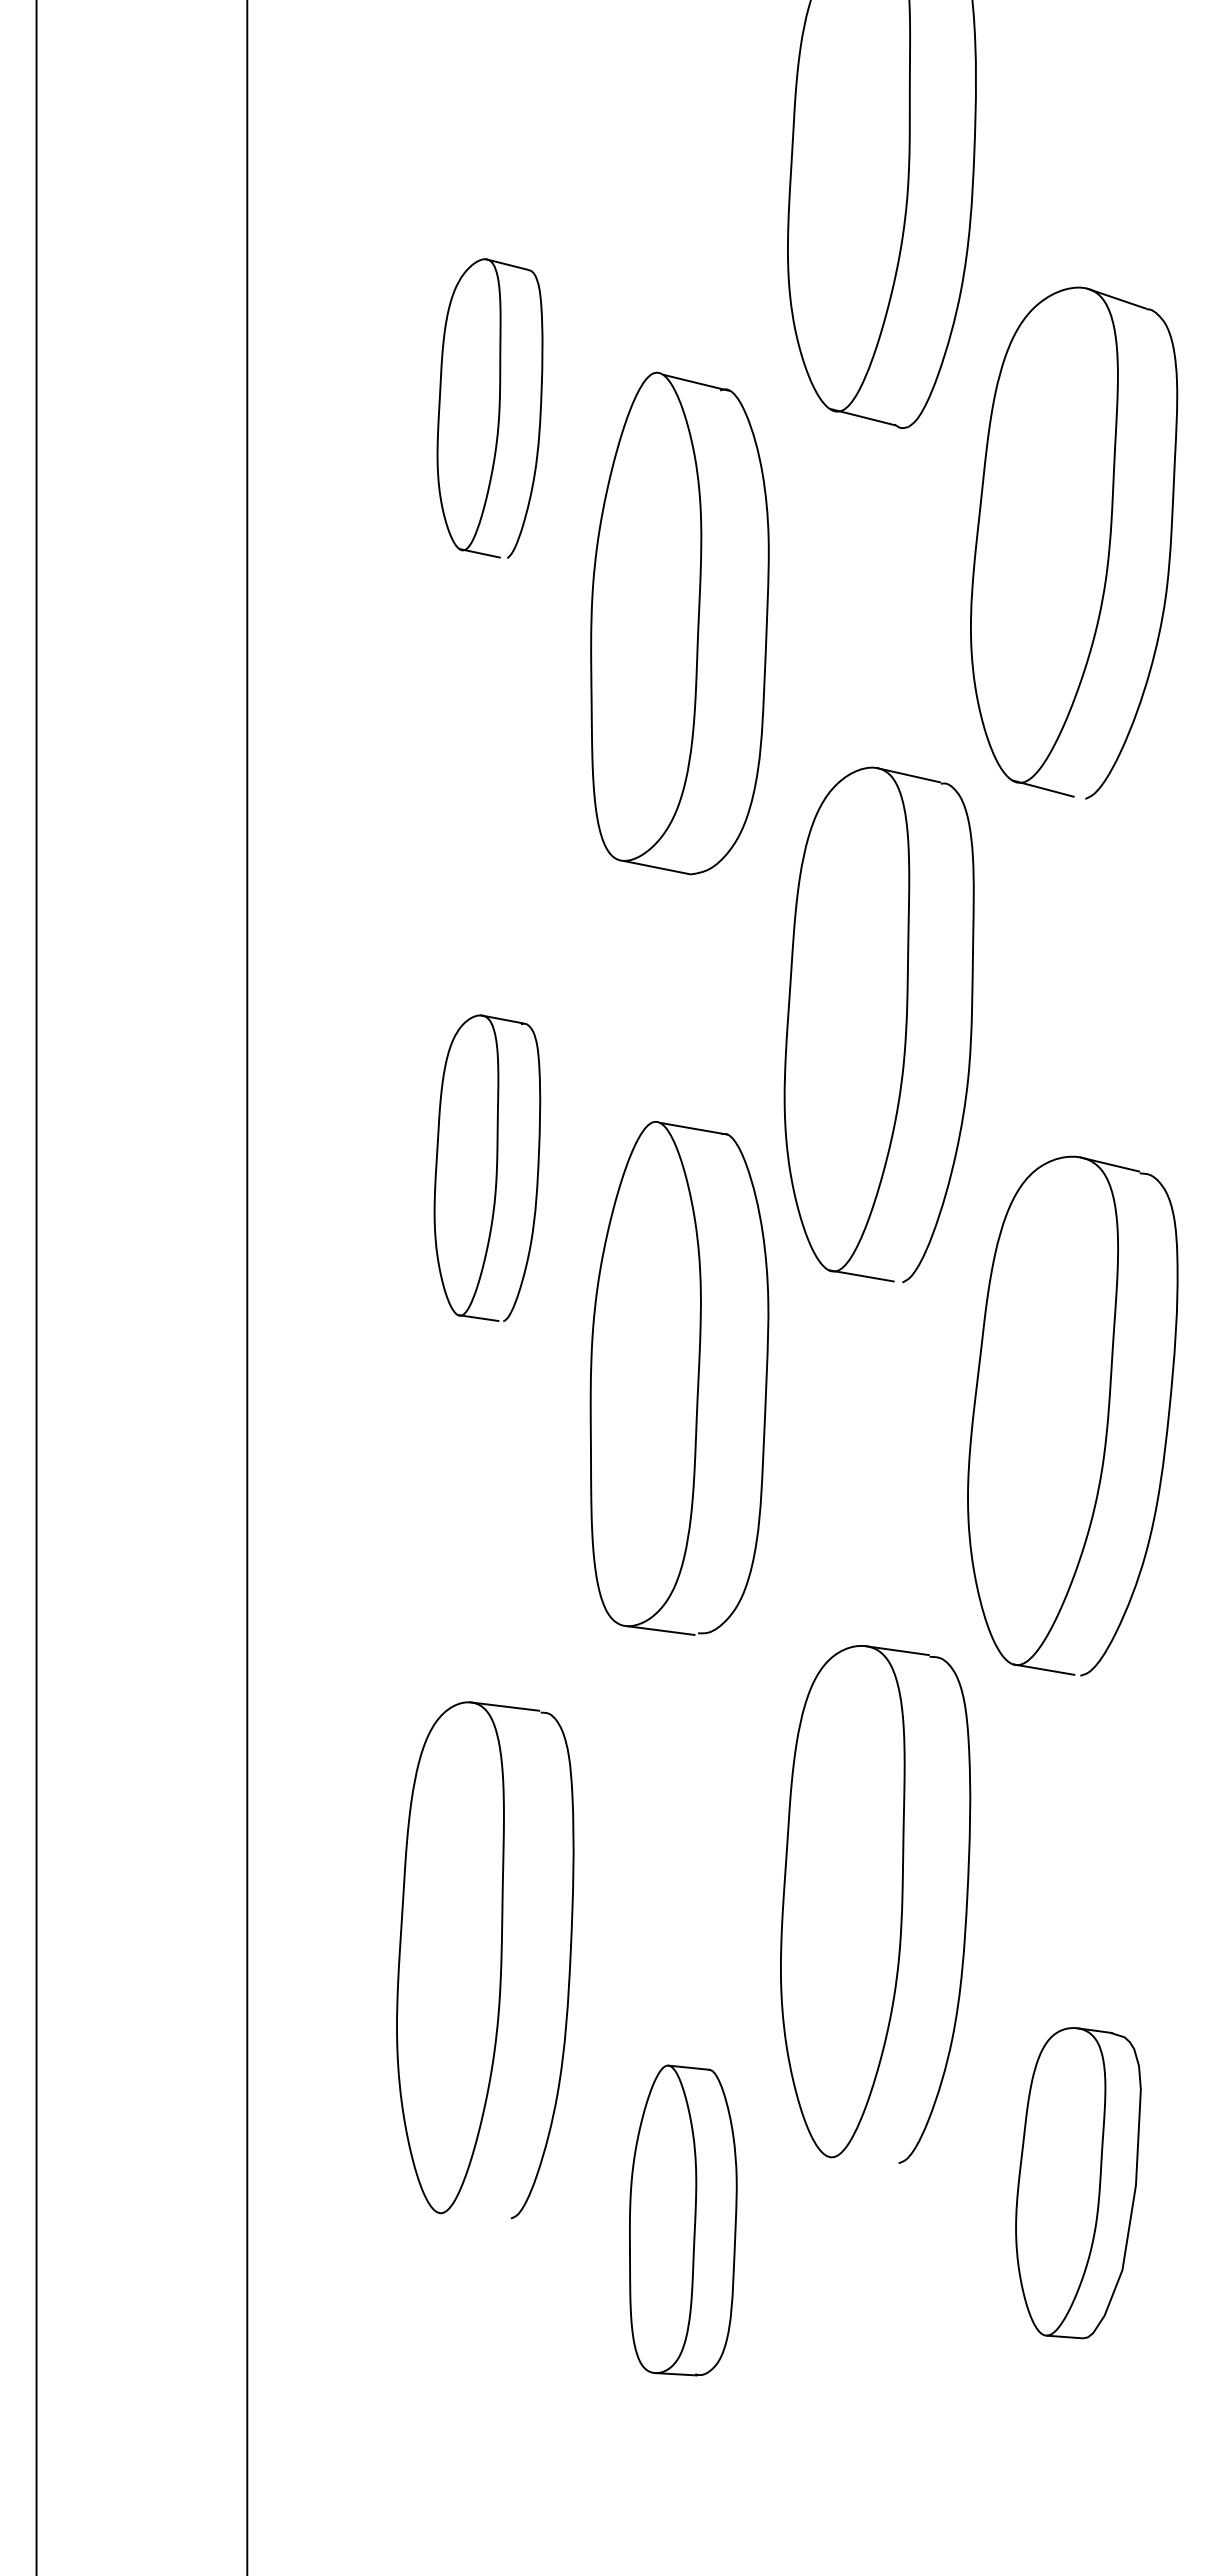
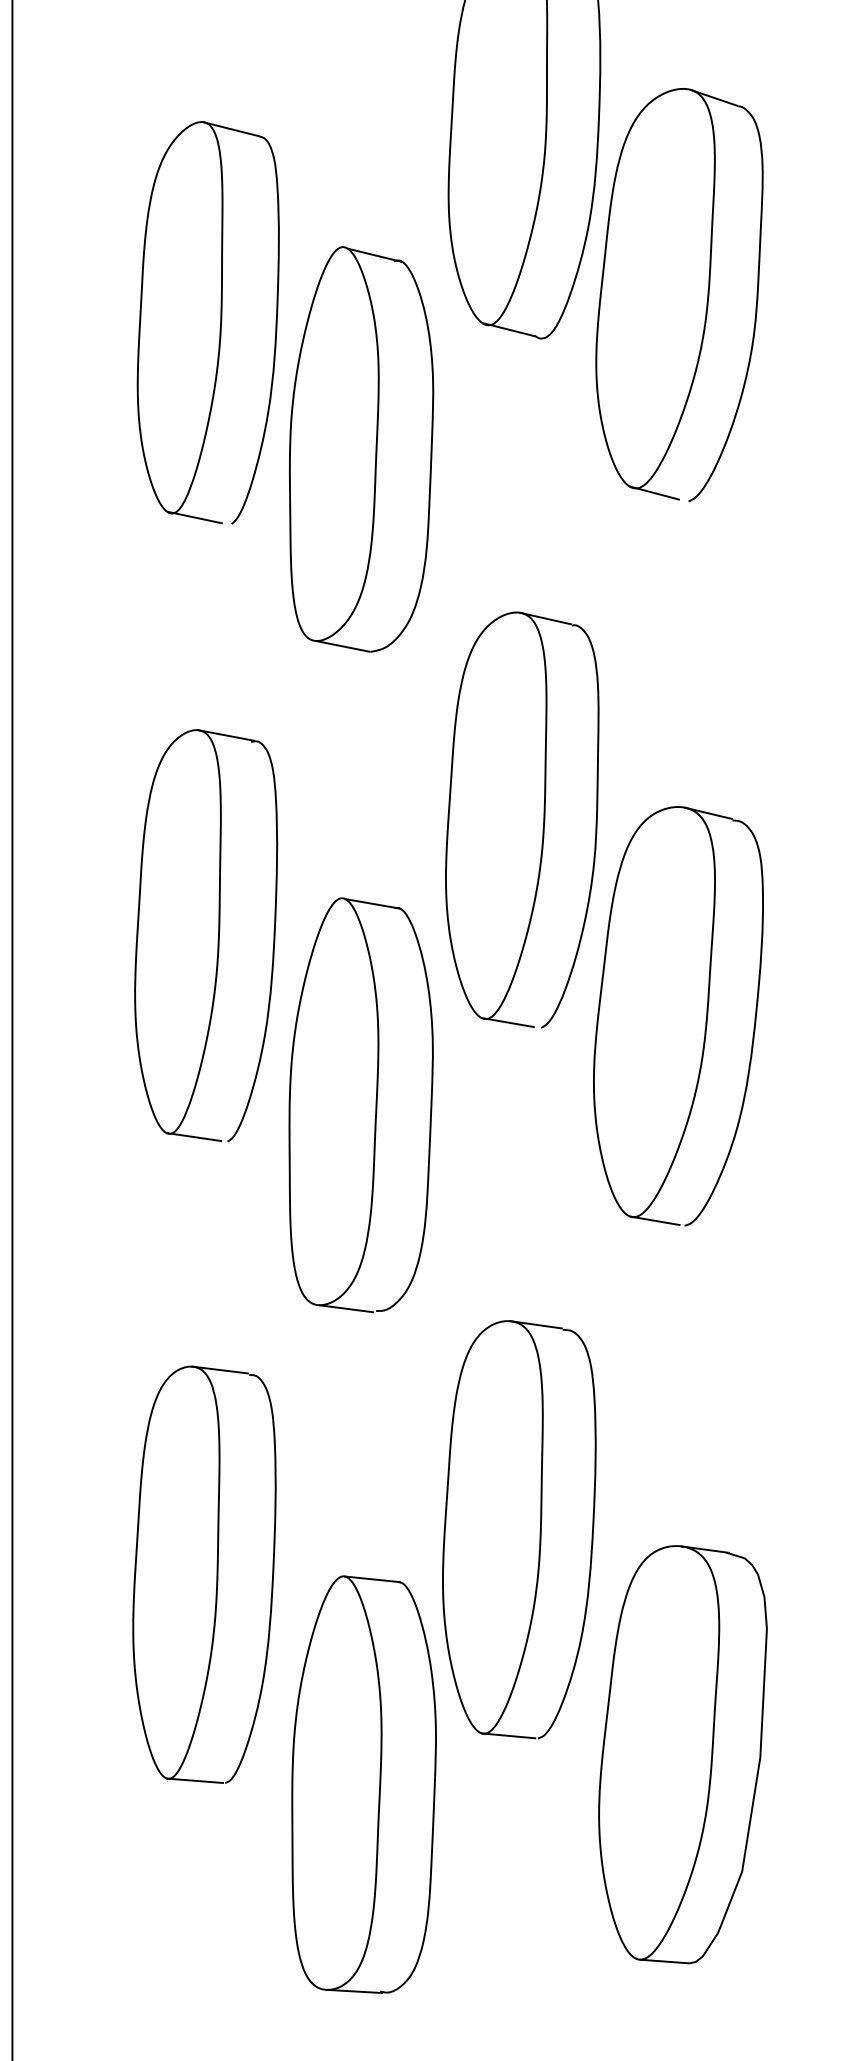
part: (489, 408) -> (207, 322), size x1.67
part: (1074, 542) -> (679, 294), moved
part: (679, 623) -> (361, 449), moved
part: (487, 1168) -> (206, 935), size x1.67
part: (1072, 1415) -> (678, 1015), moved
line: (862, 2160) -> (508, 1736), added
part: (1078, 2182) -> (683, 1754), size x1.67
line: (473, 2215) -> (194, 1780), added
part: (683, 2220) -> (364, 1784), size x1.67

